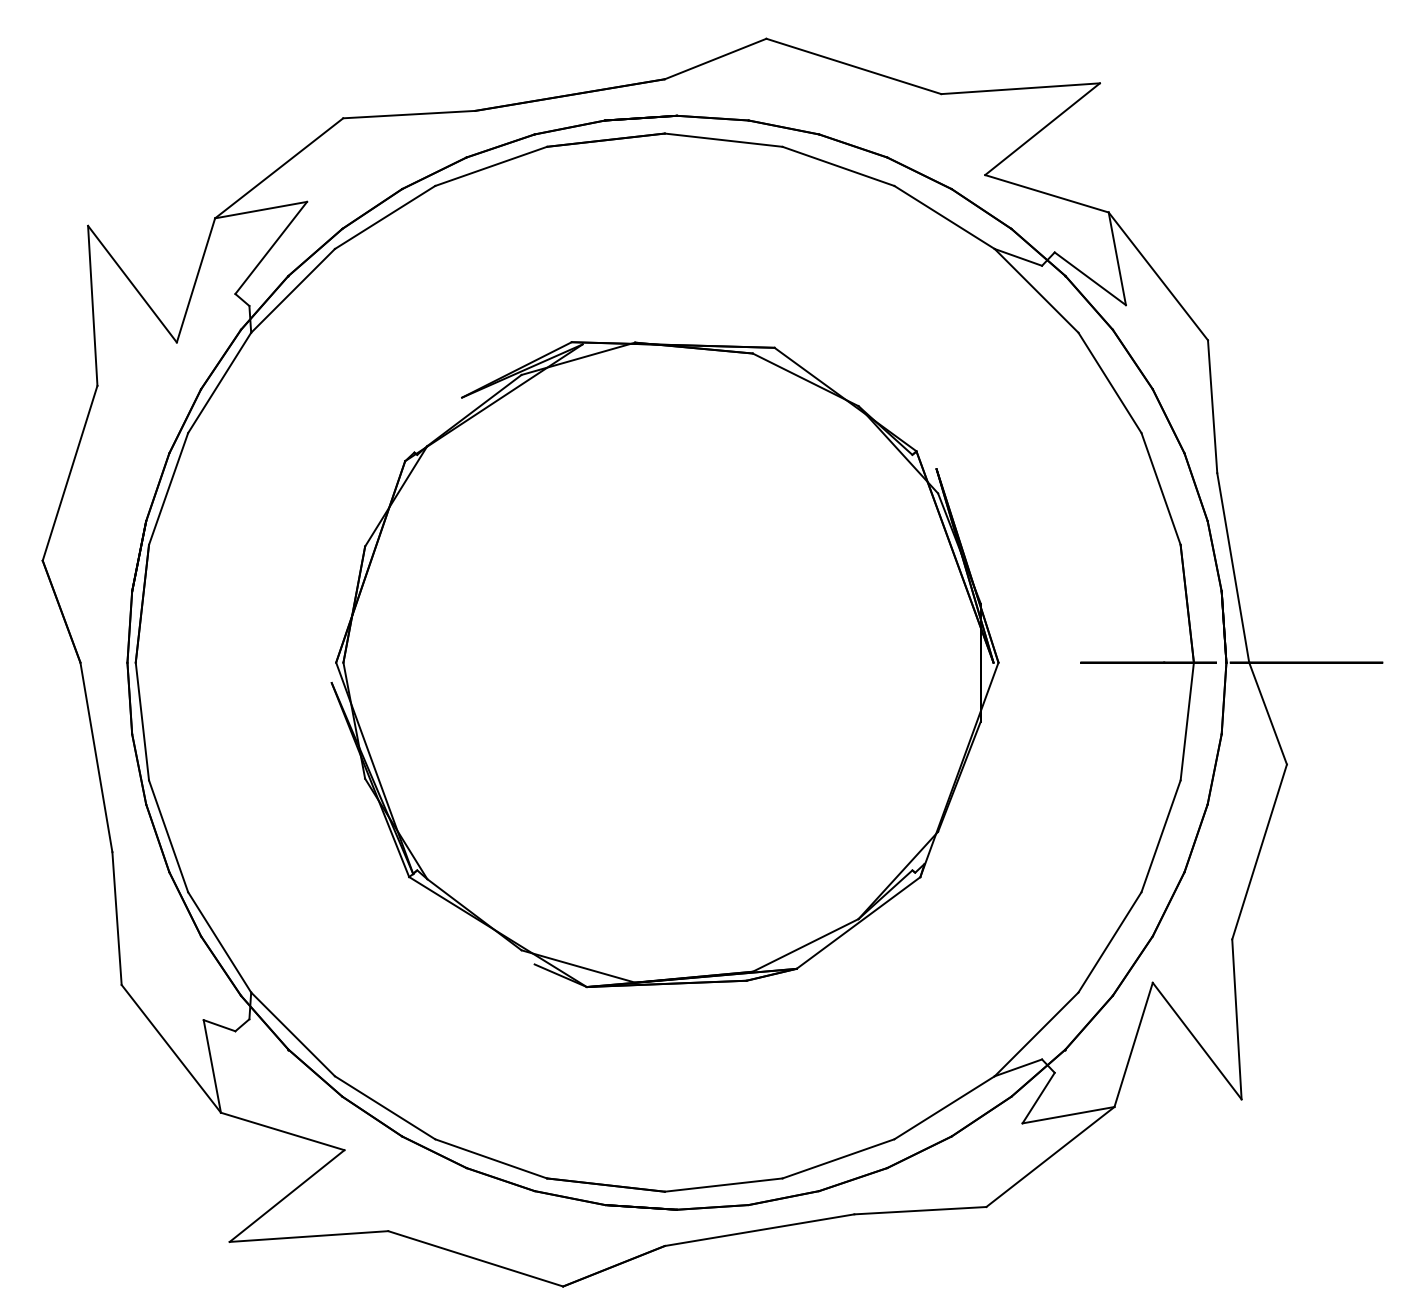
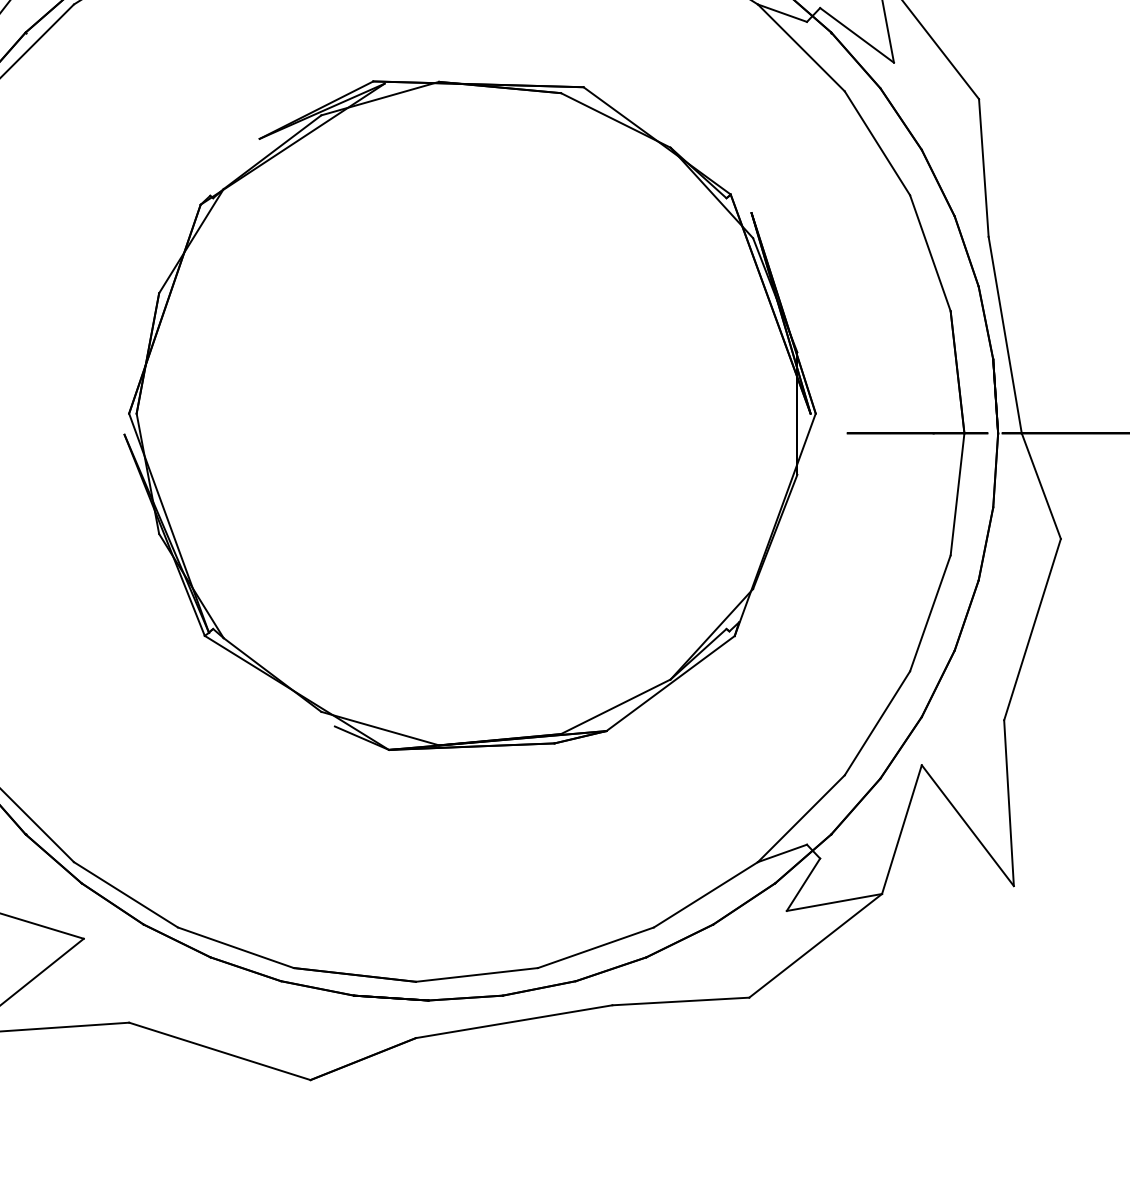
part: (664, 664) -> (469, 415), moved

